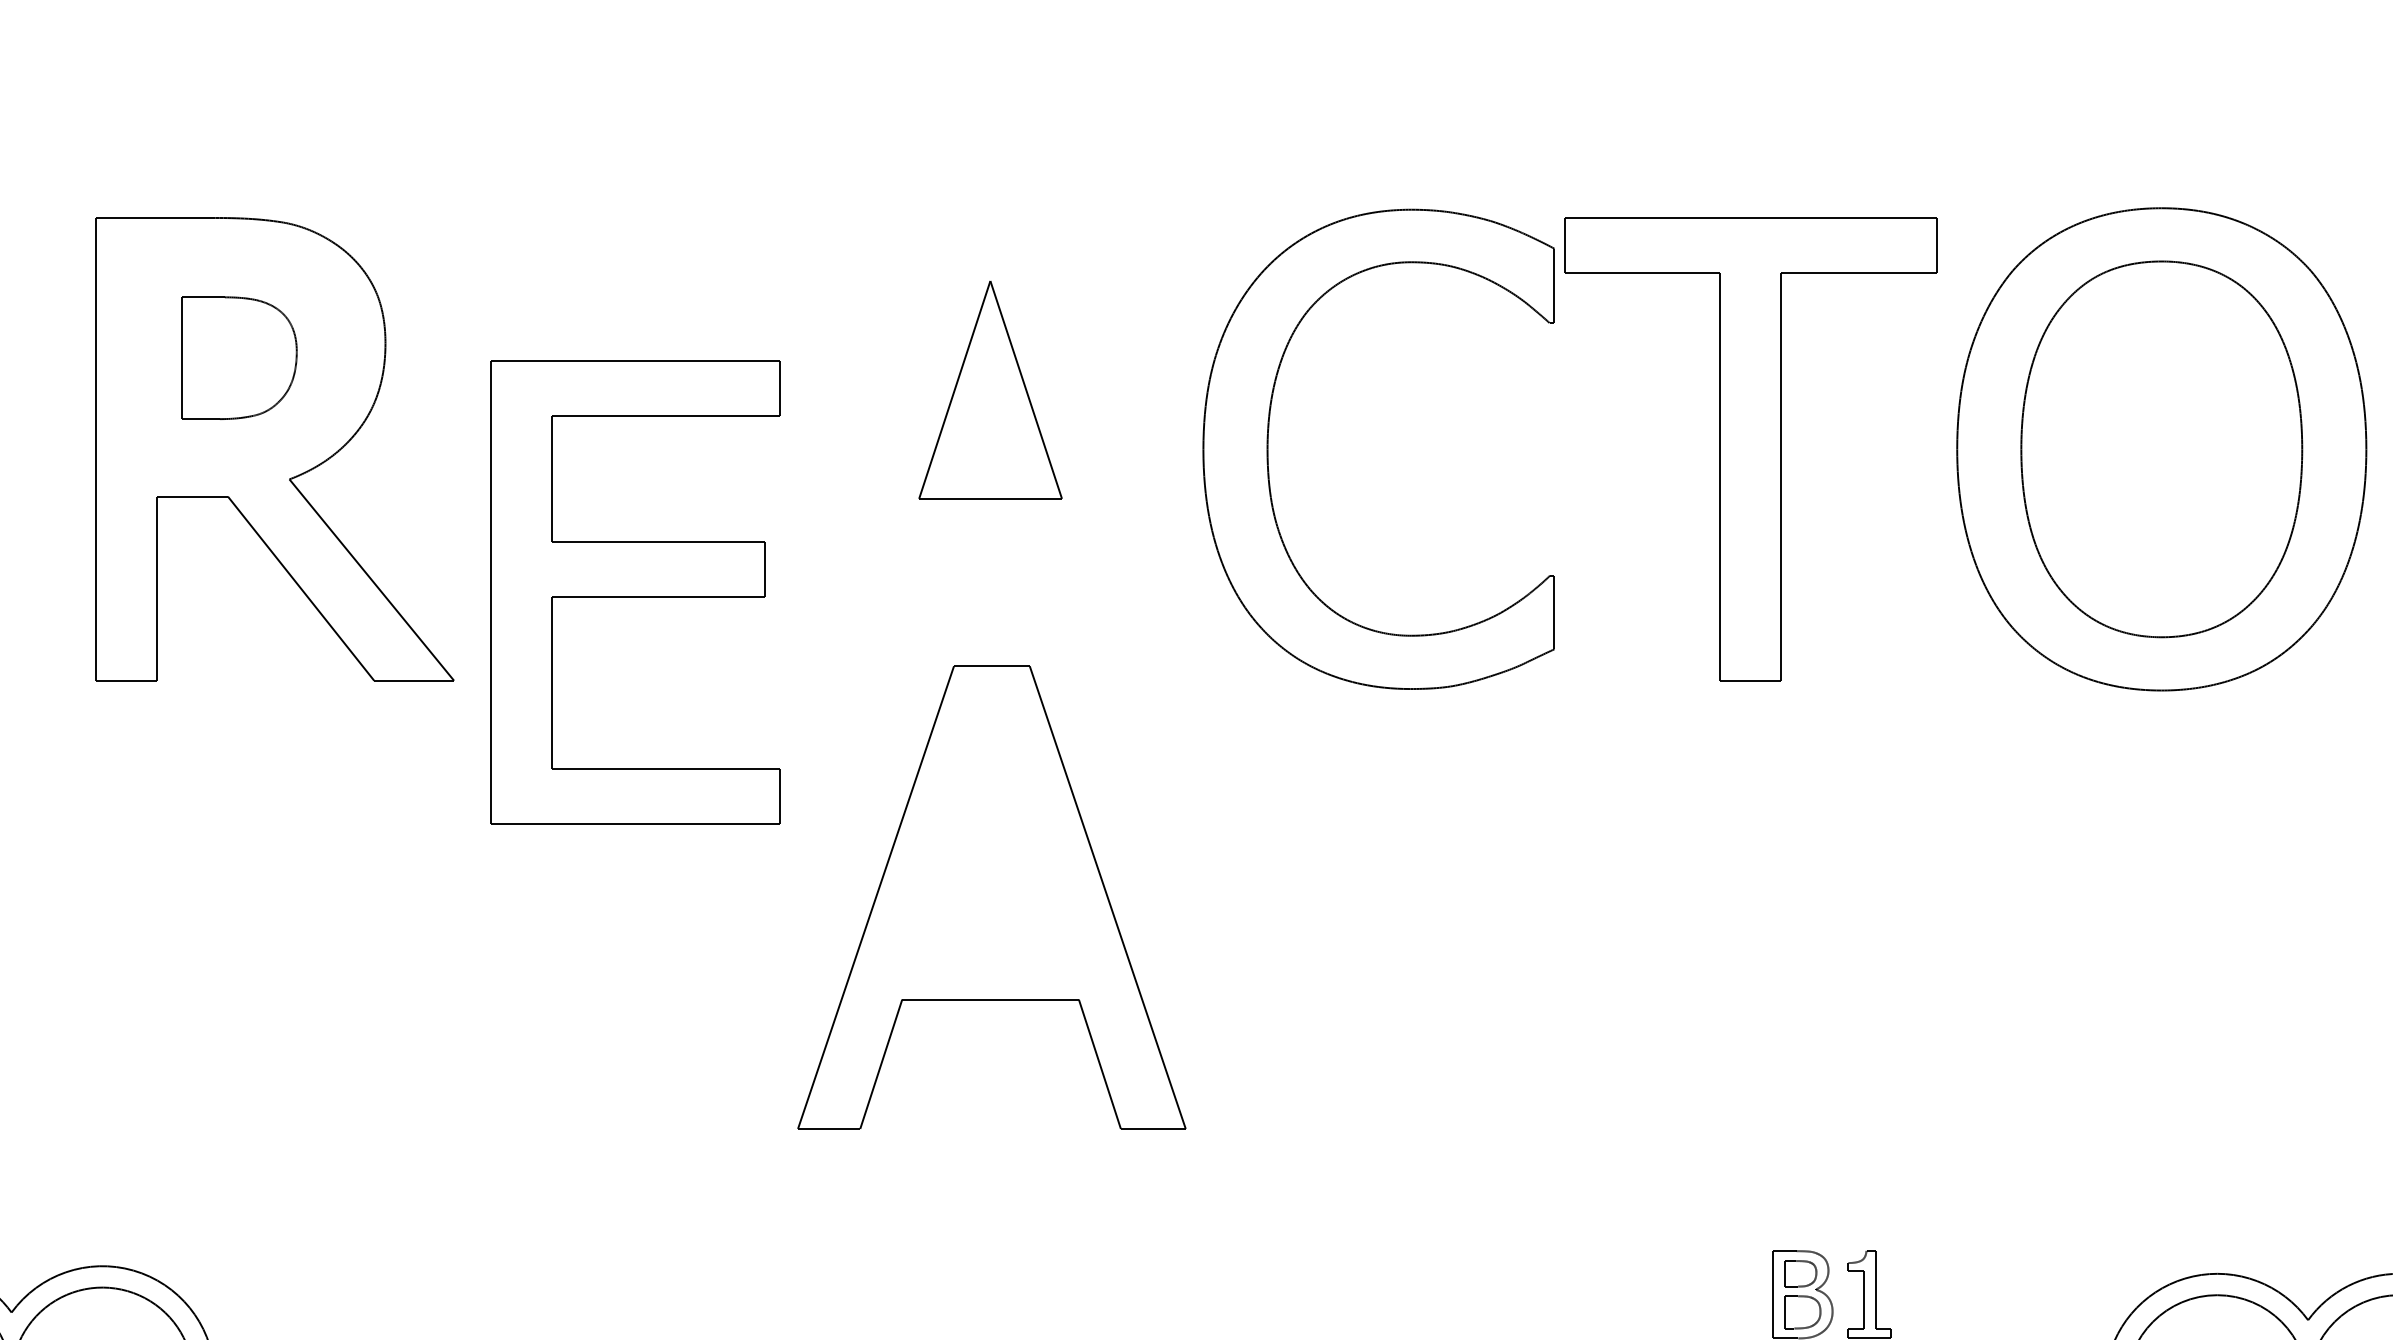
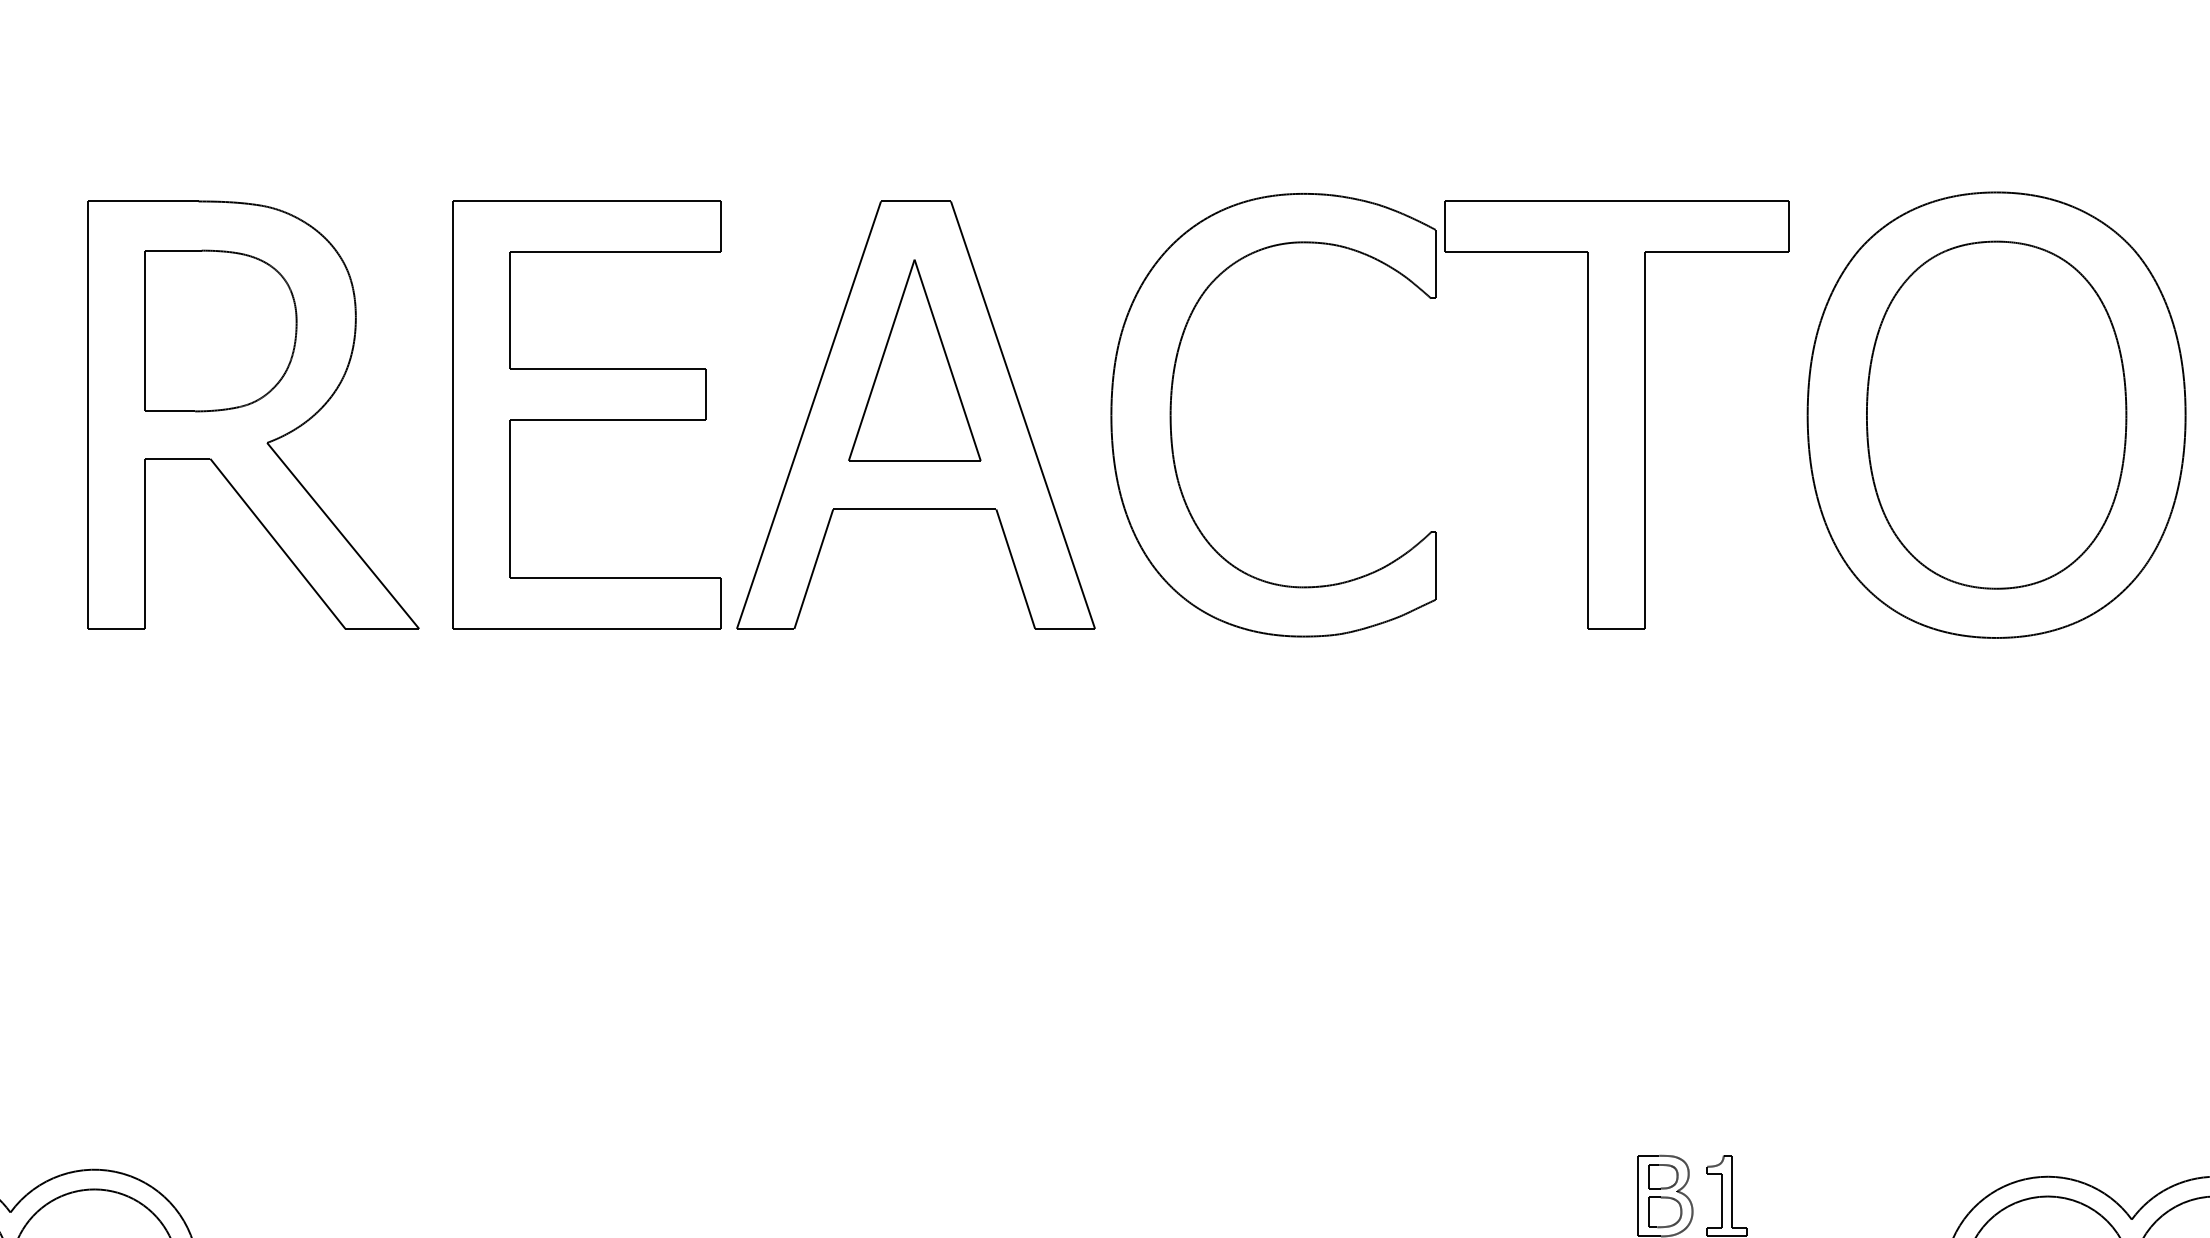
part: (238, 357) -> (220, 330), size x1.43
part: (635, 591) -> (586, 414), moved
part: (991, 896) -> (915, 414), moved

